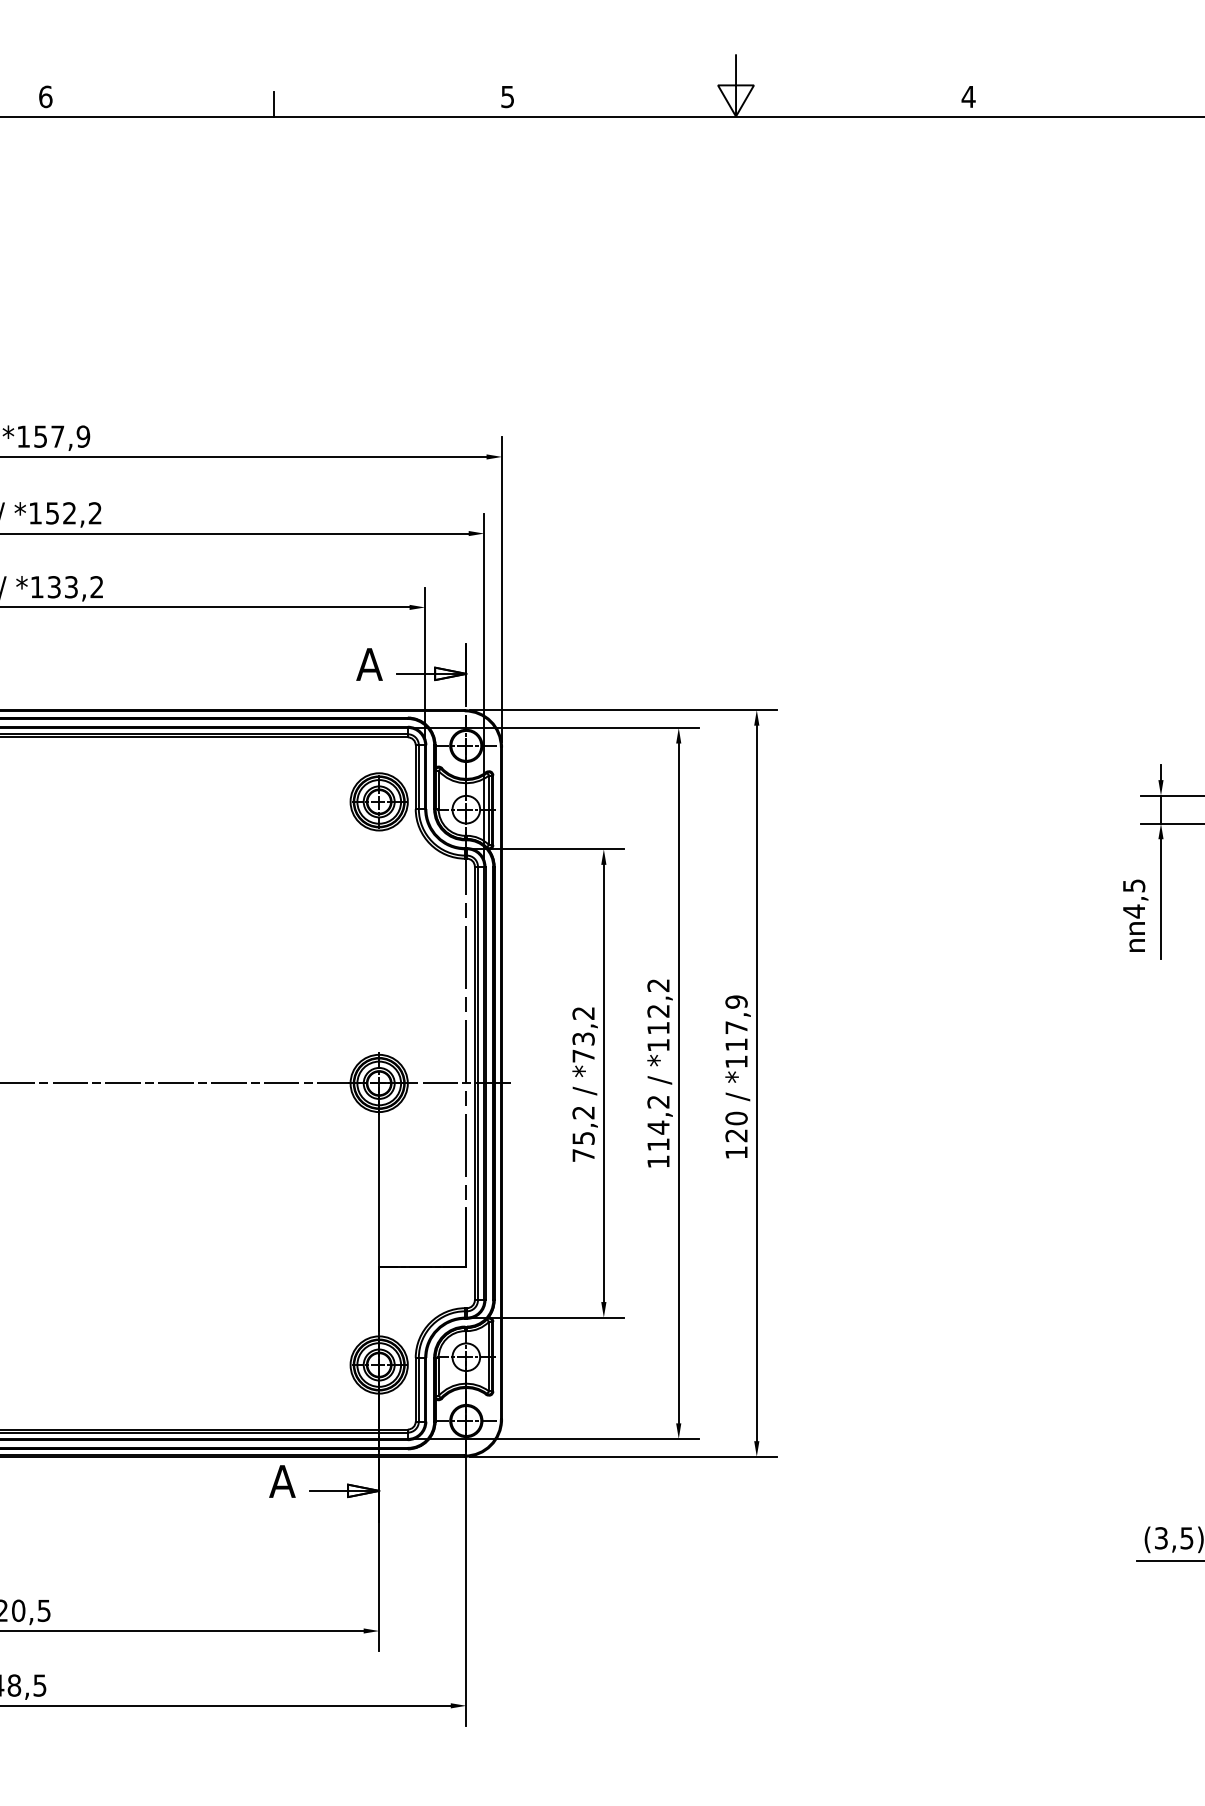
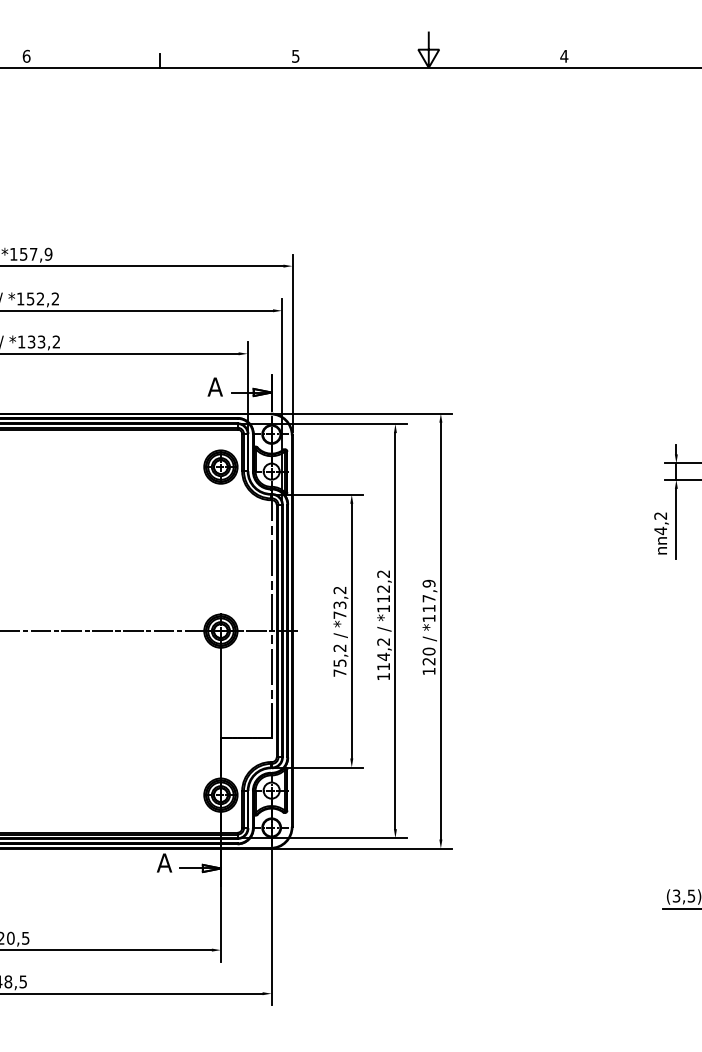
text: (1133, 884) -> (660, 515), 4,5 -> 4,2

